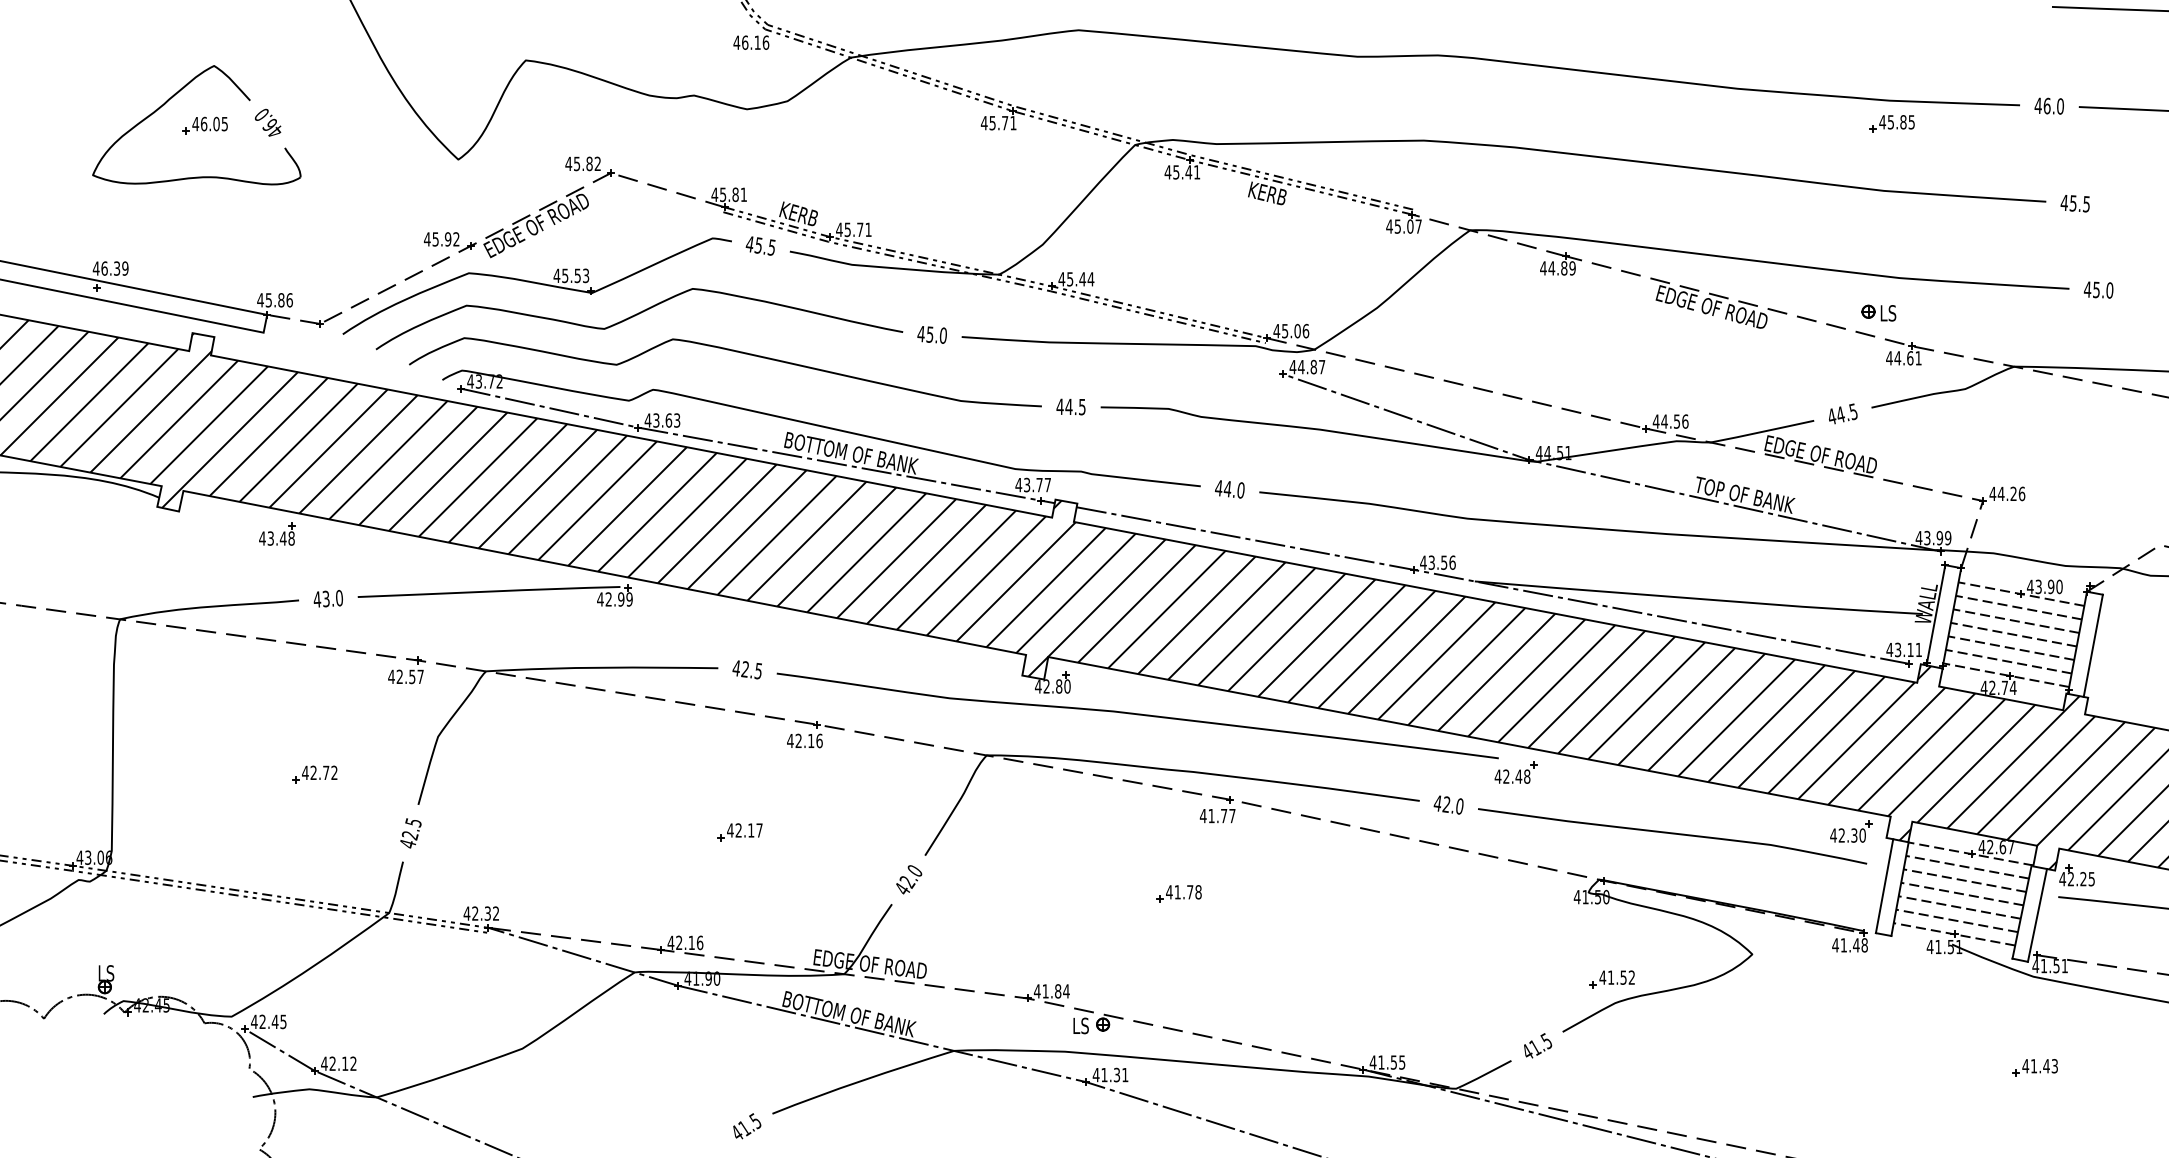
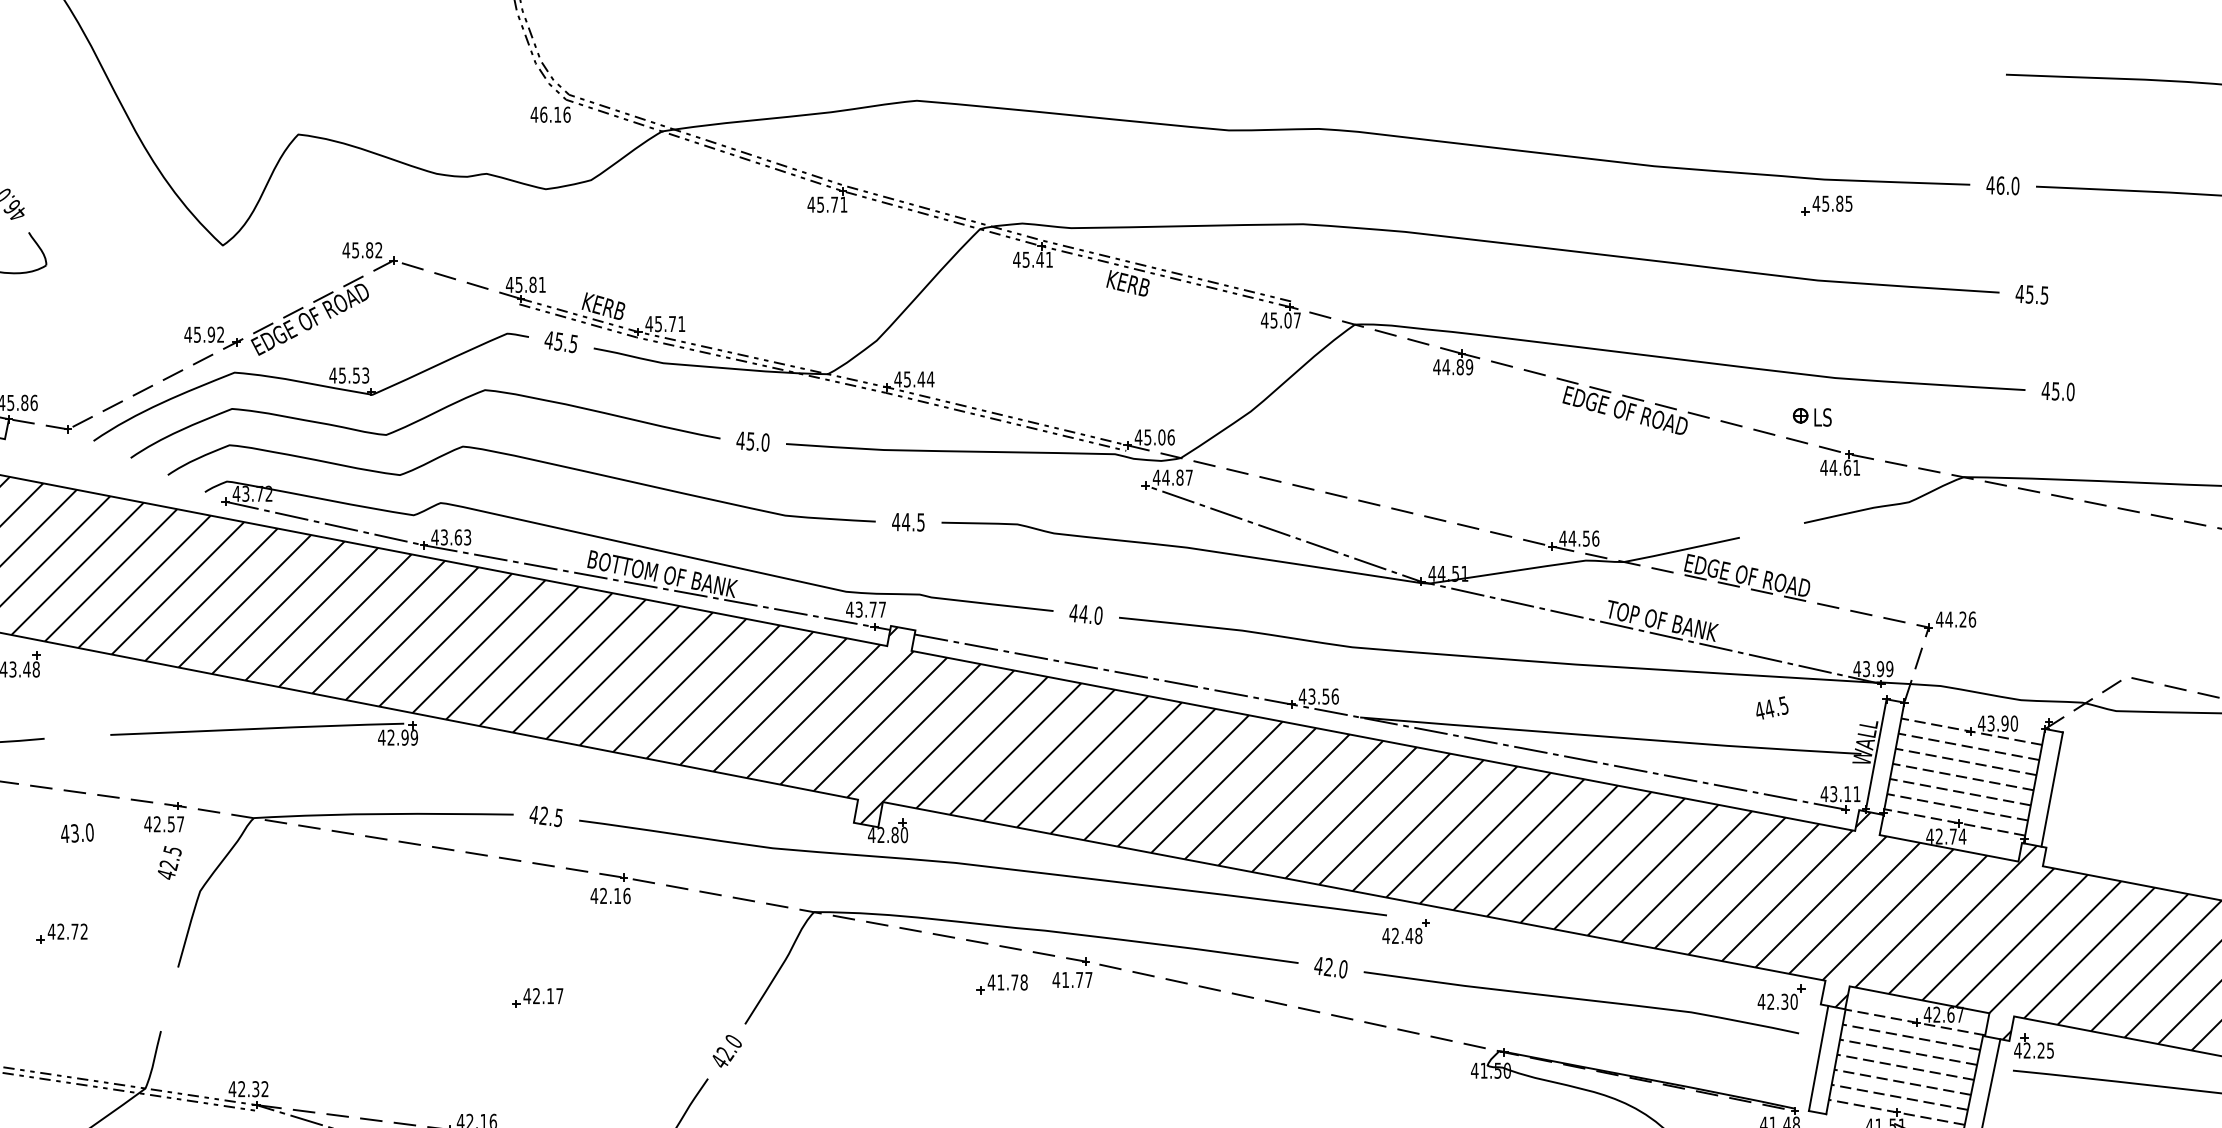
text: (1843, 413) -> (1772, 707), moved
text: (327, 598) -> (76, 832), moved
text: (410, 833) -> (169, 863), moved
part: (1178, 893) -> (1001, 983), moved

